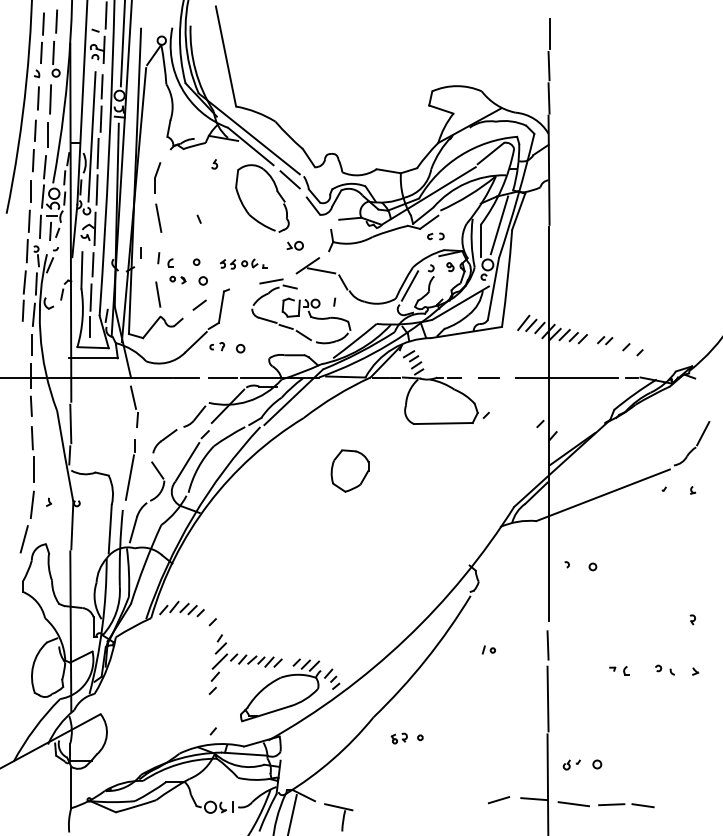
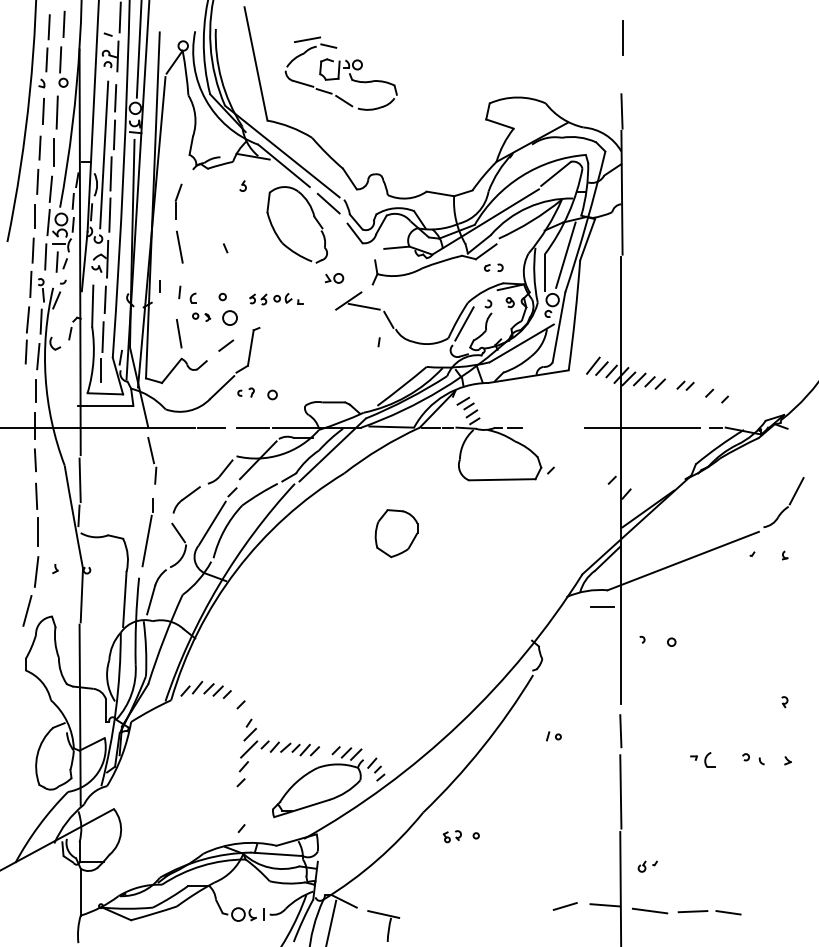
line: (548, 65) -> (621, 74), removed
circle: (203, 281) -> (230, 318), size x1.6
part: (300, 311) -> (340, 73), moved
line: (488, 377) -> (602, 606), moved
part: (626, 670) -> (709, 759), size x1.6
circle: (597, 763) -> (676, 865), removed

